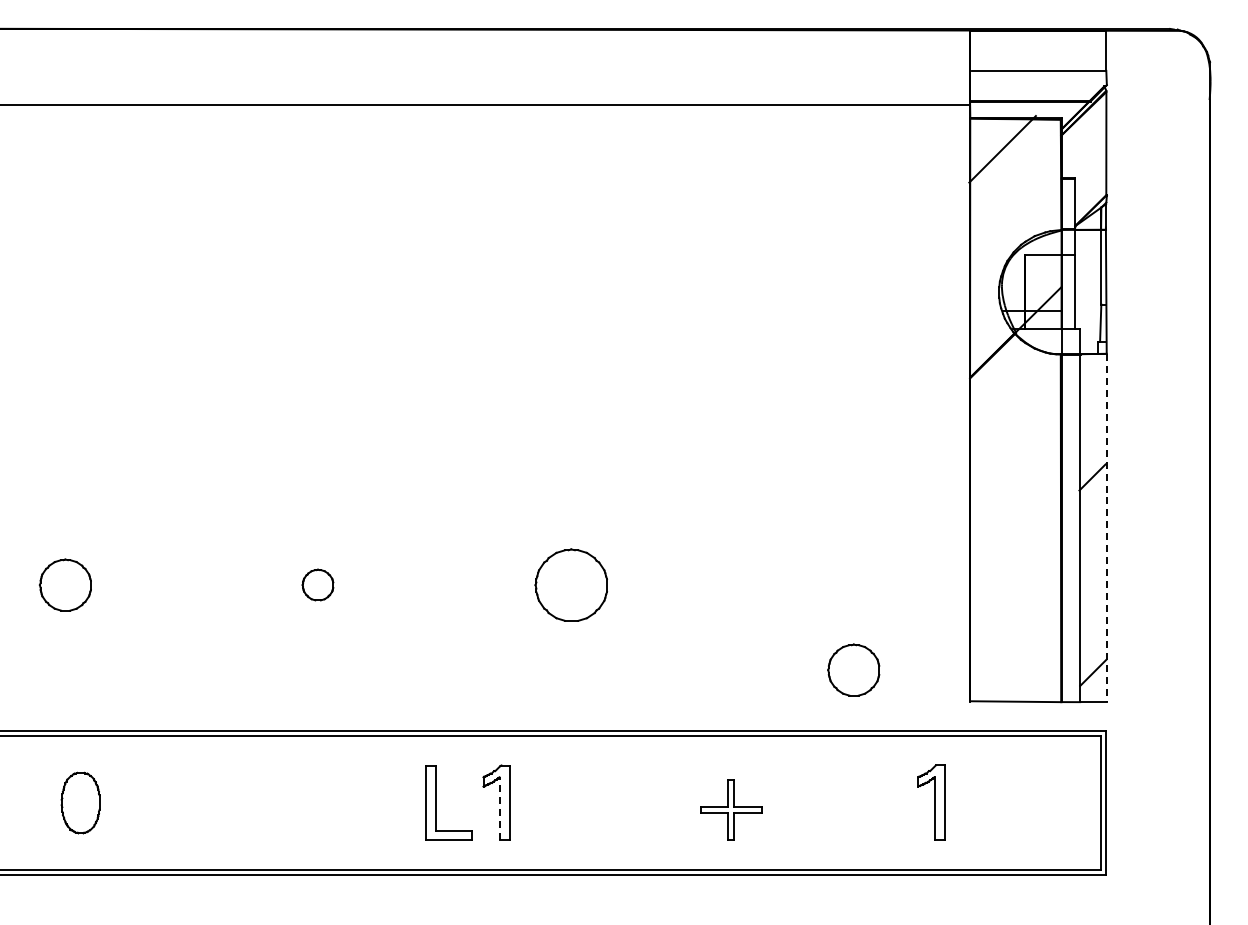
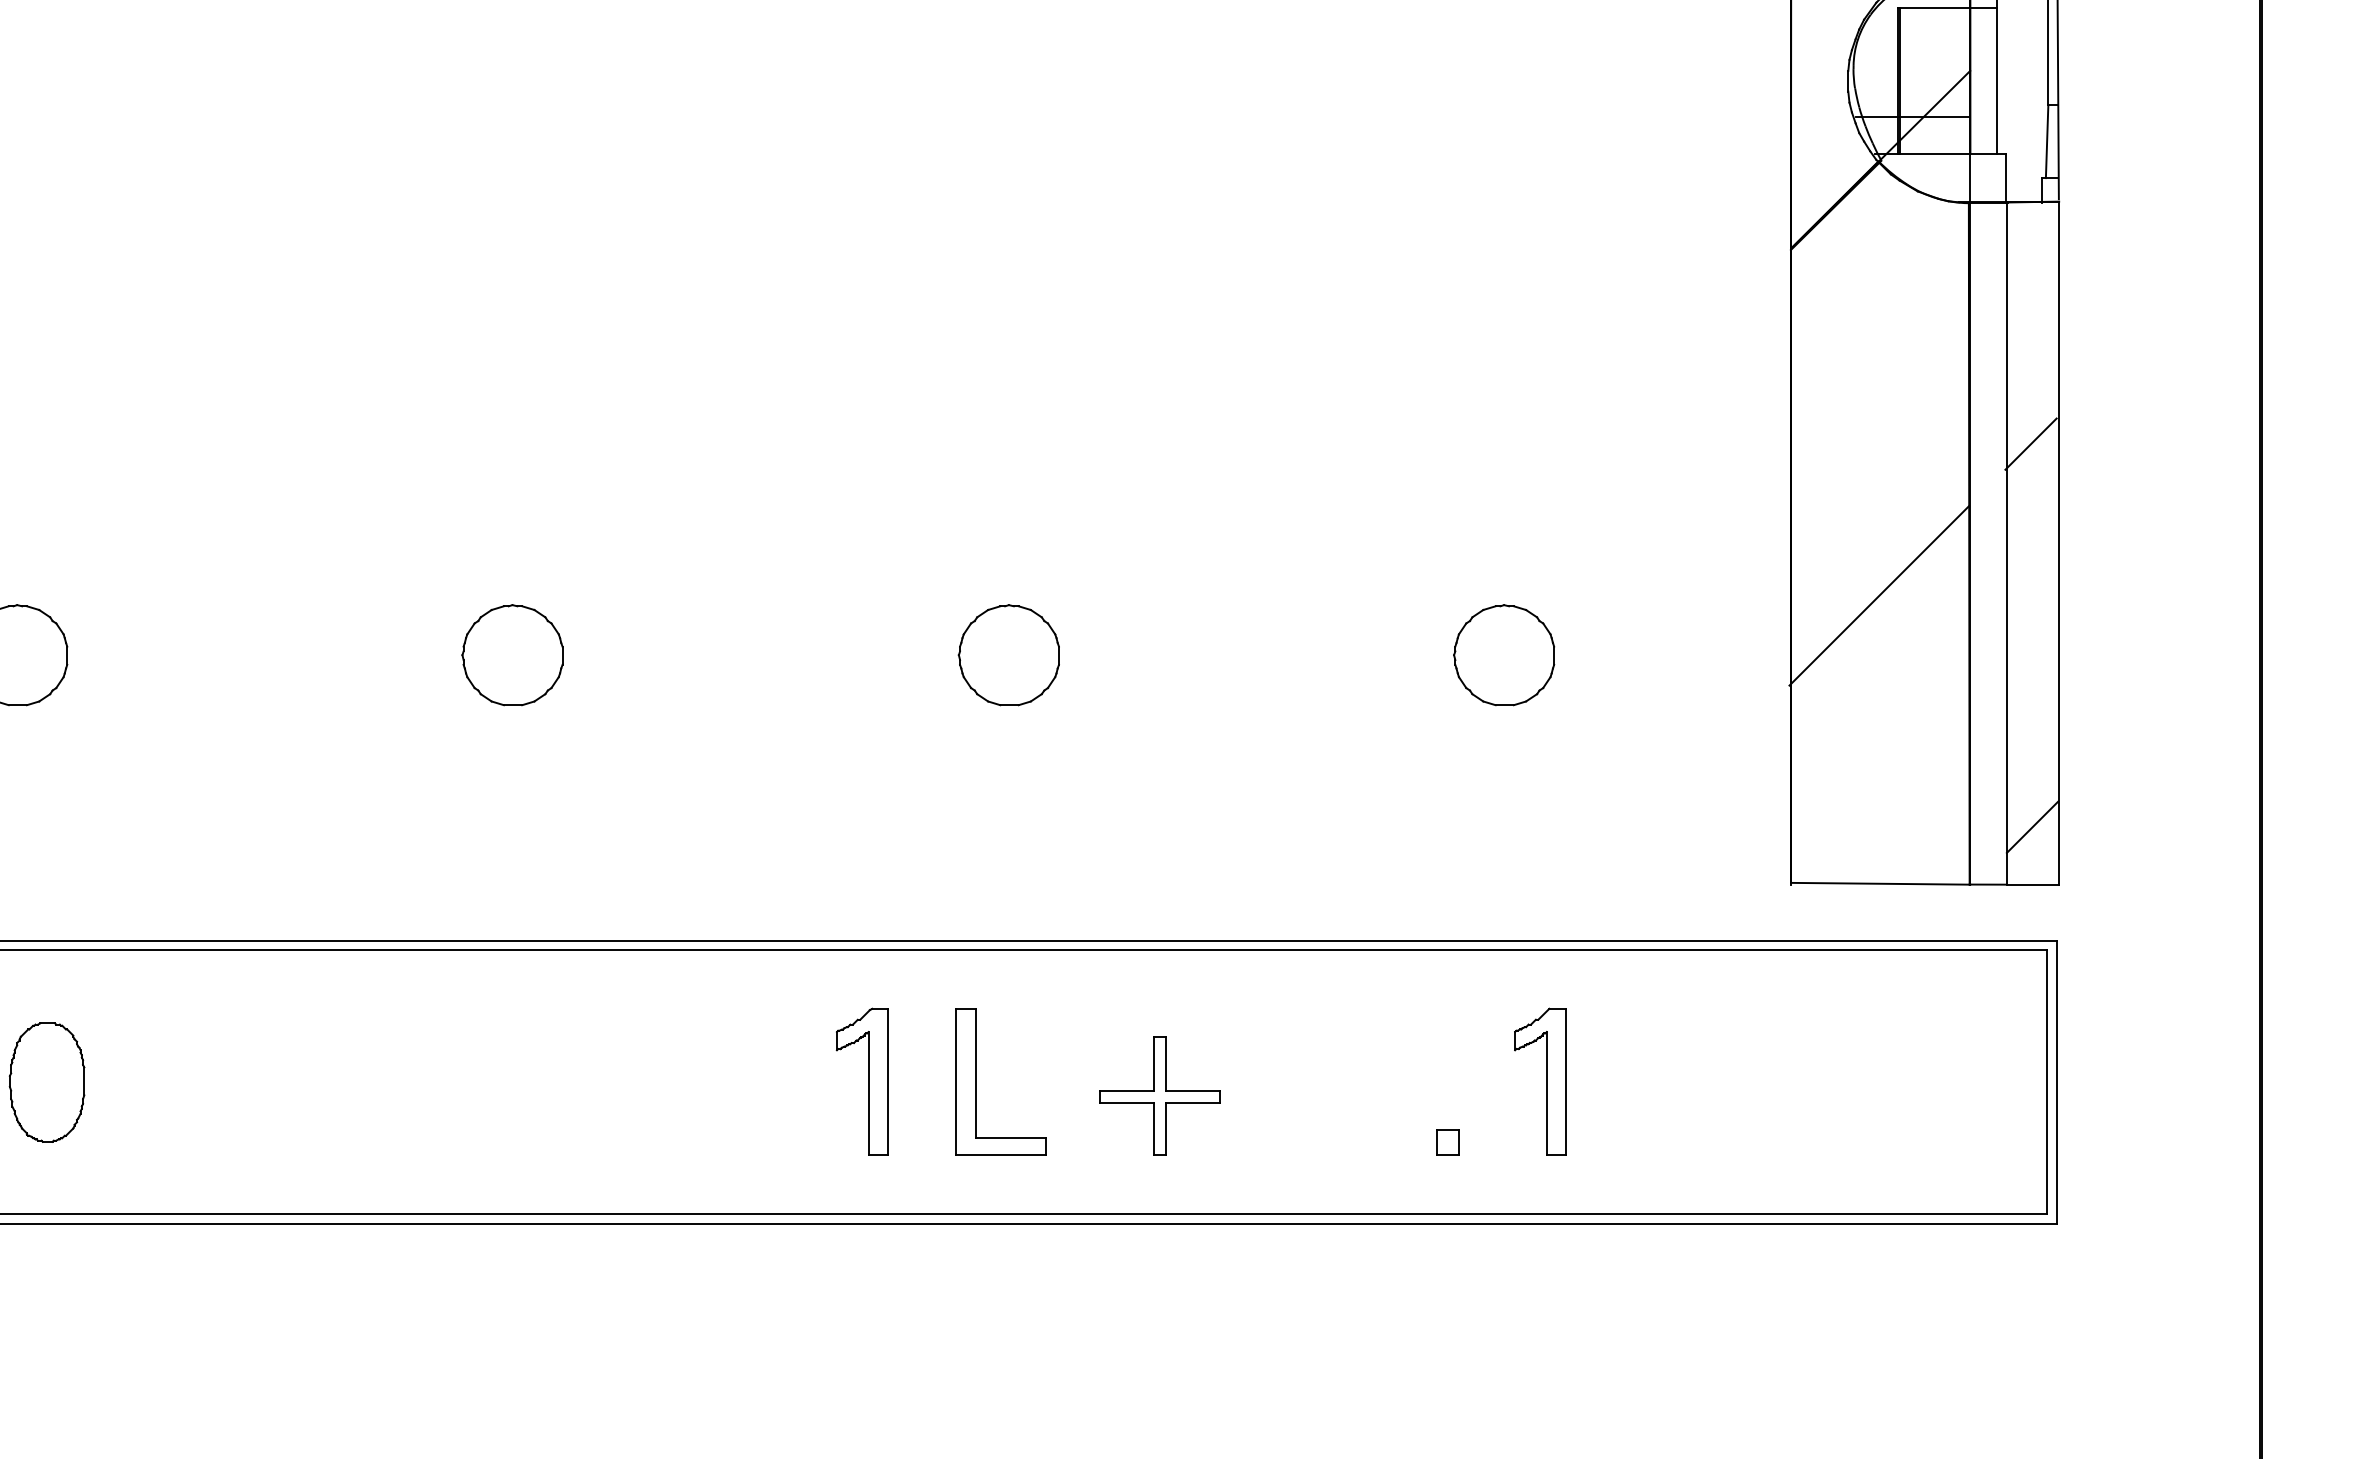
line: (1106, 528) -> (2058, 544), dashed -> solid
line: (1014, 554) -> (1878, 595), added
part: (317, 584) -> (511, 653), size x1.67
part: (570, 584) -> (1007, 653), size x0.71
part: (853, 669) -> (1503, 653), moved
part: (436, 802) -> (976, 1081), moved
part: (931, 802) -> (1540, 1081), moved
line: (499, 808) -> (868, 1093), dashed -> solid
part: (731, 809) -> (1160, 1095), moved
part: (795, 833) -> (1448, 1142), added

